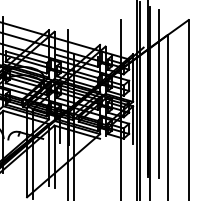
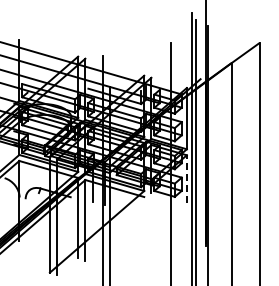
line: (159, 93) -> (220, 138), removed
line: (132, 124) -> (186, 178), solid -> dashed

